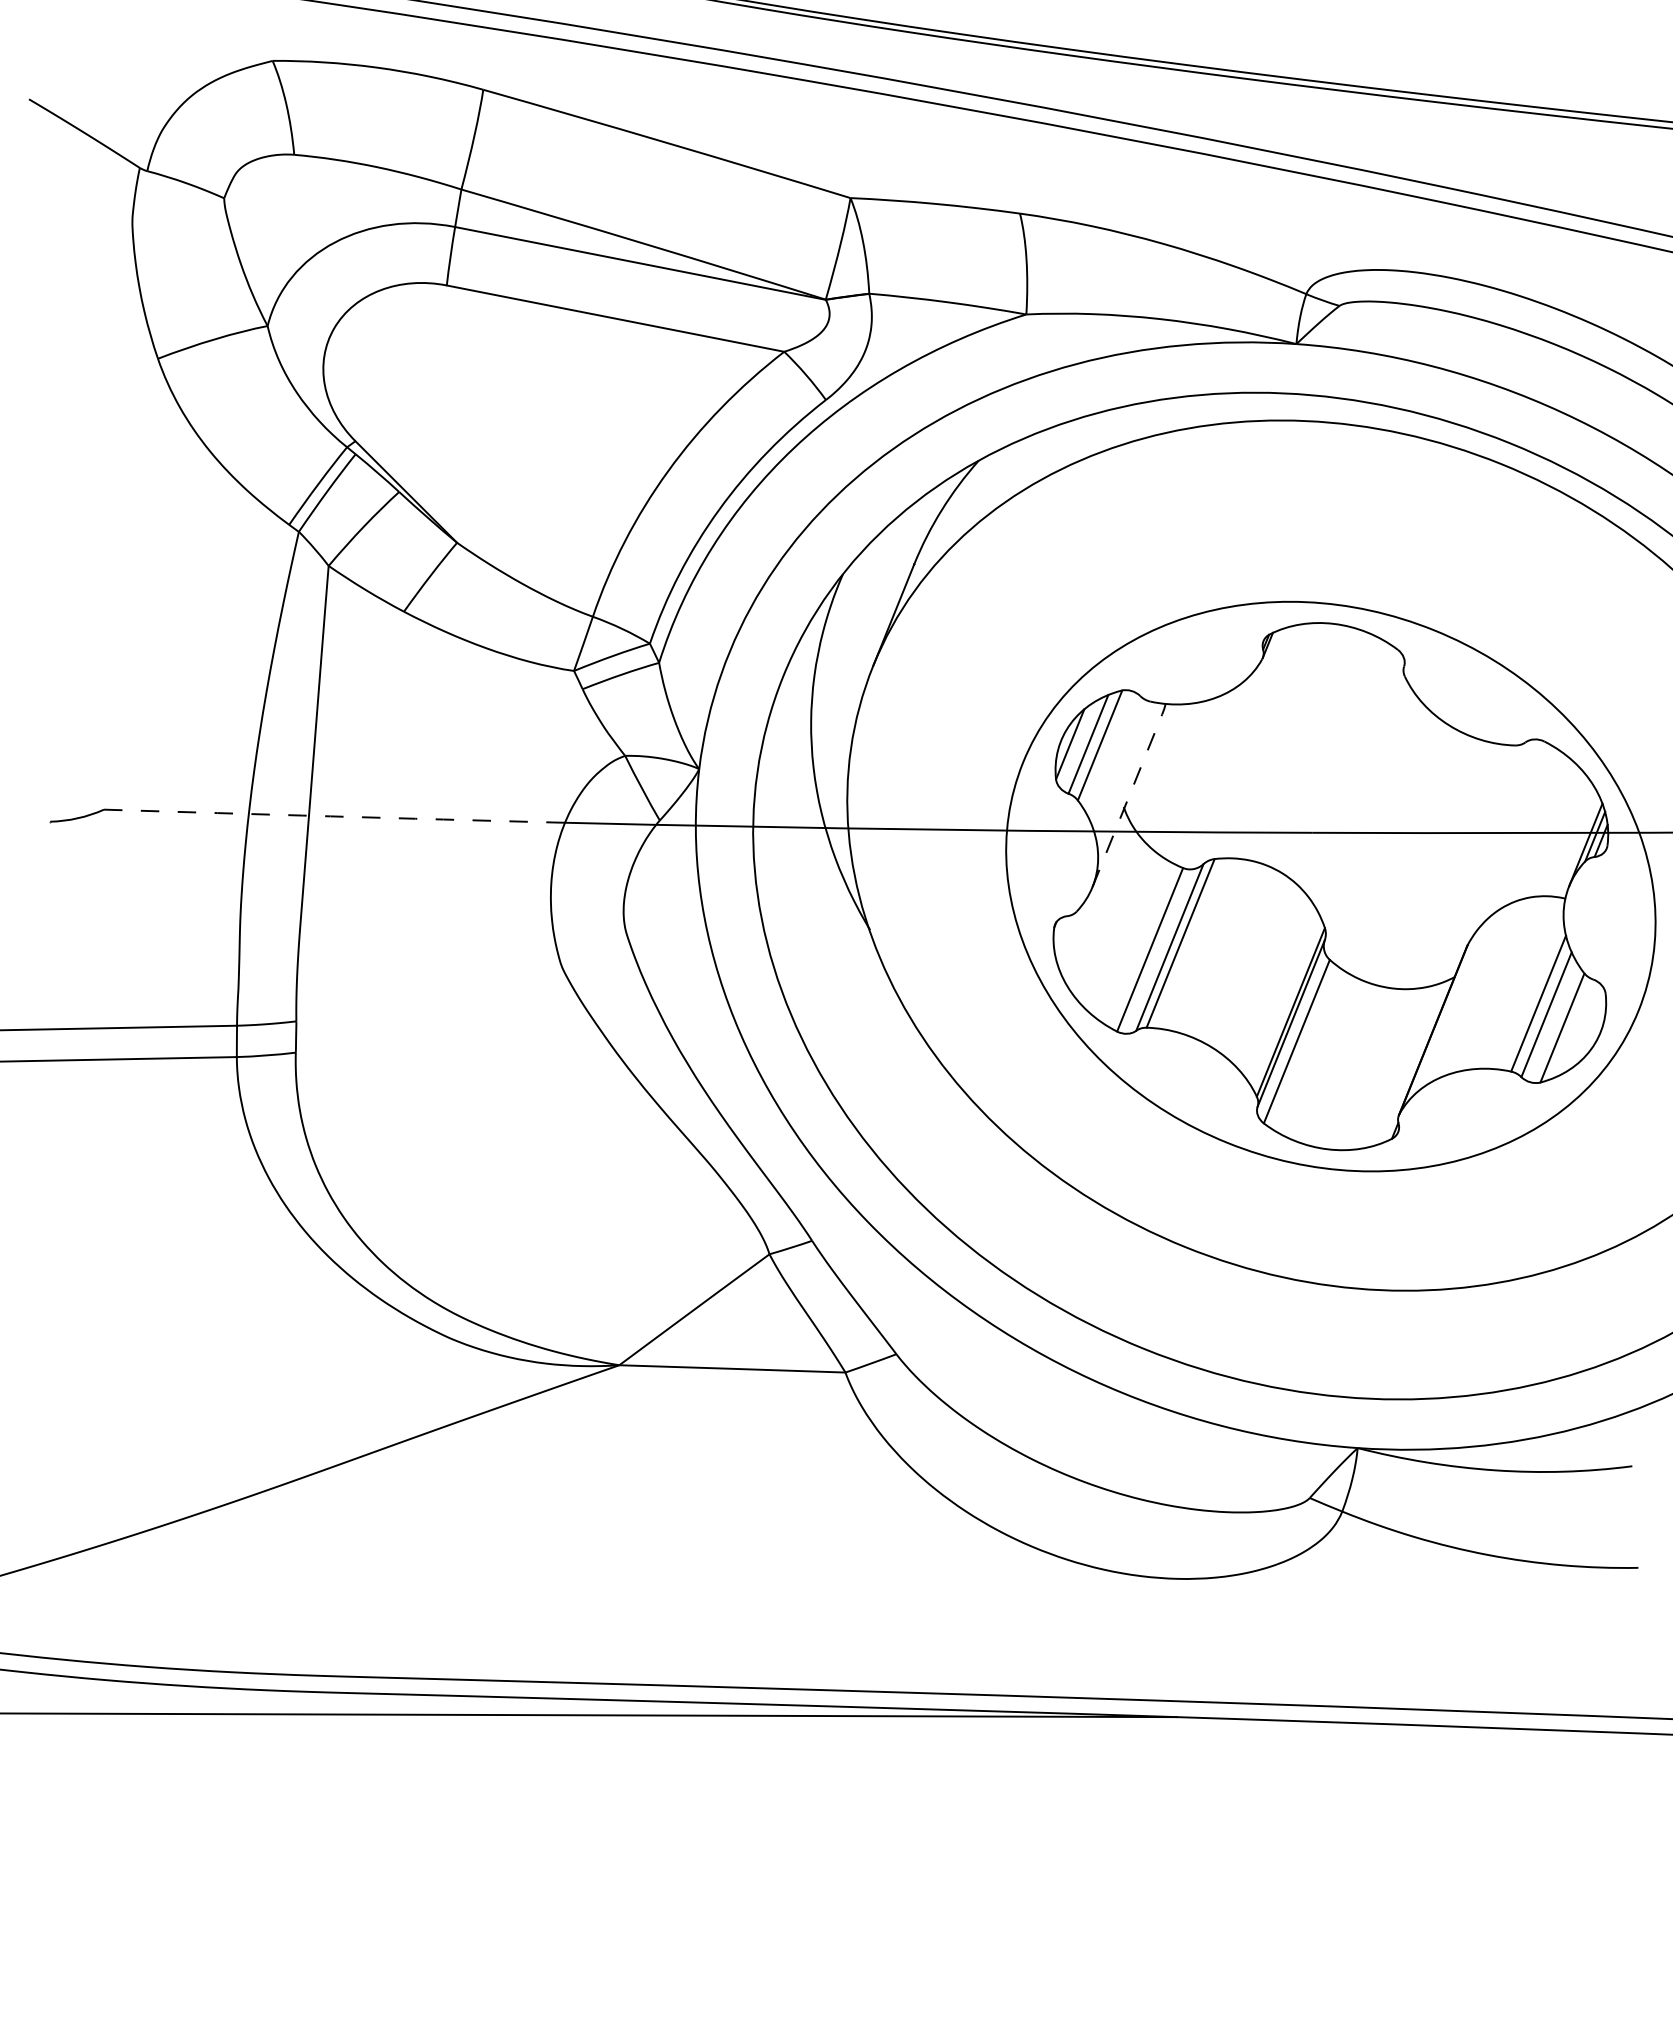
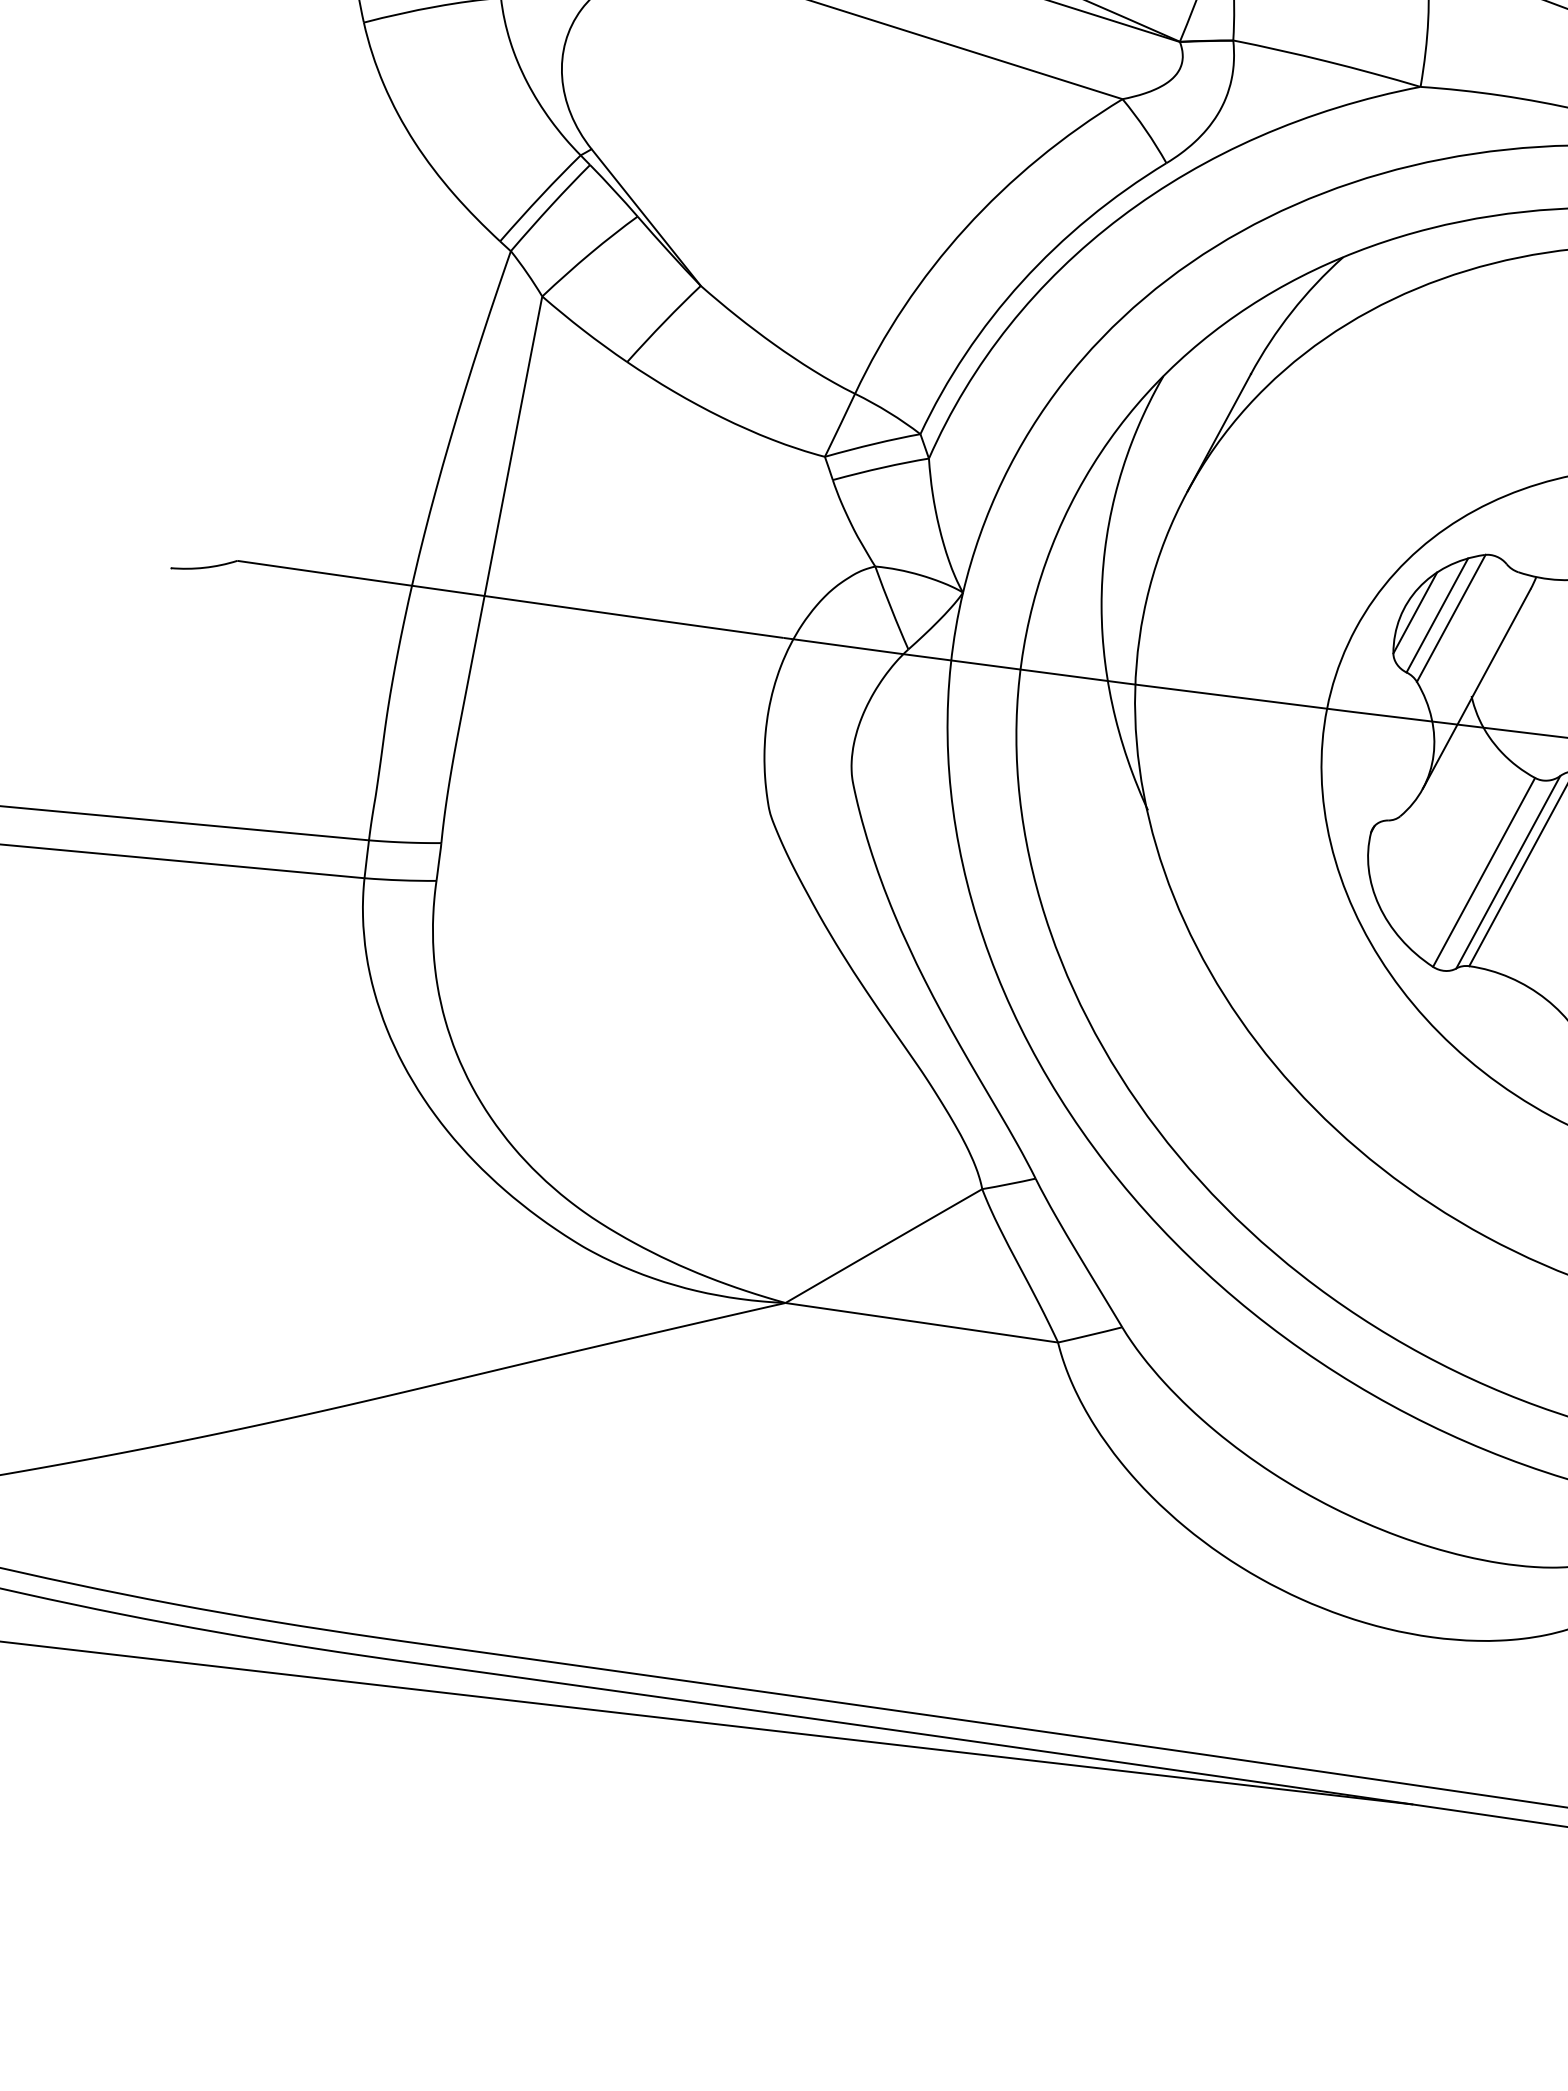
line: (1127, 800) -> (1476, 688), dashed -> solid
arc: (330, 816) -> (510, 599), dashed -> solid

